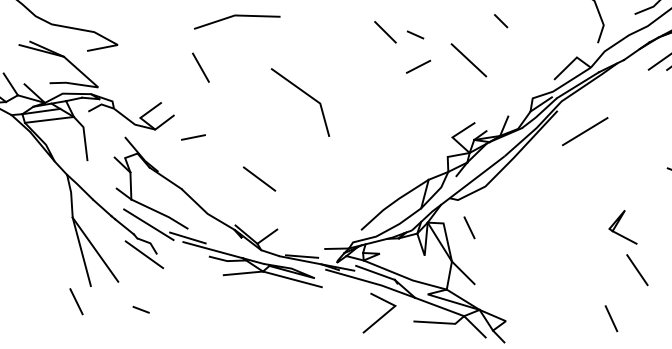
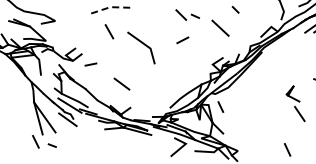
line: (235, 16) -> (110, 7), solid -> dashed
line: (201, 67) -> (109, 31), moved
line: (417, 67) -> (182, 40), moved
line: (583, 130) -> (274, 61), removed
part: (628, 247) -> (295, 103), moved
line: (139, 309) -> (51, 145), moved

